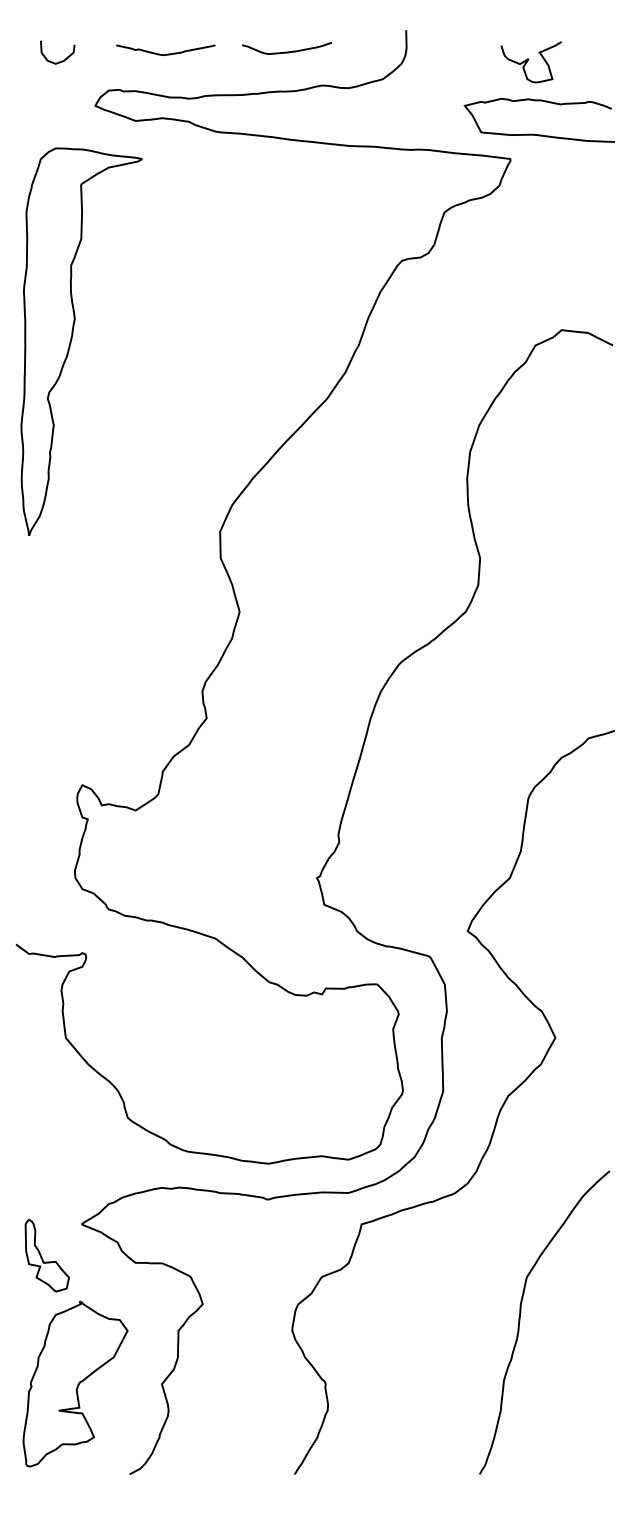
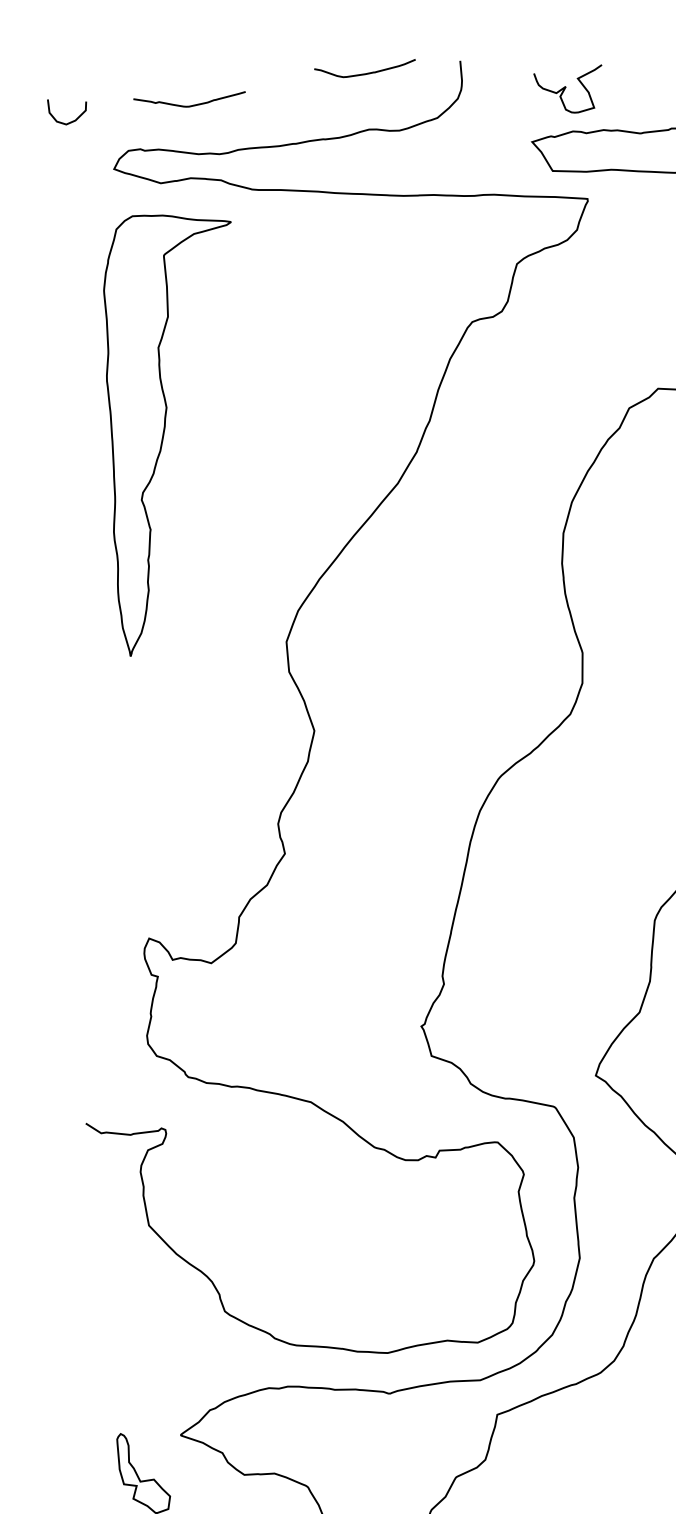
curve: (287, 51) -> (366, 72), moved
curve: (528, 61) -> (565, 89), moved
part: (72, 339) -> (165, 431), moved

